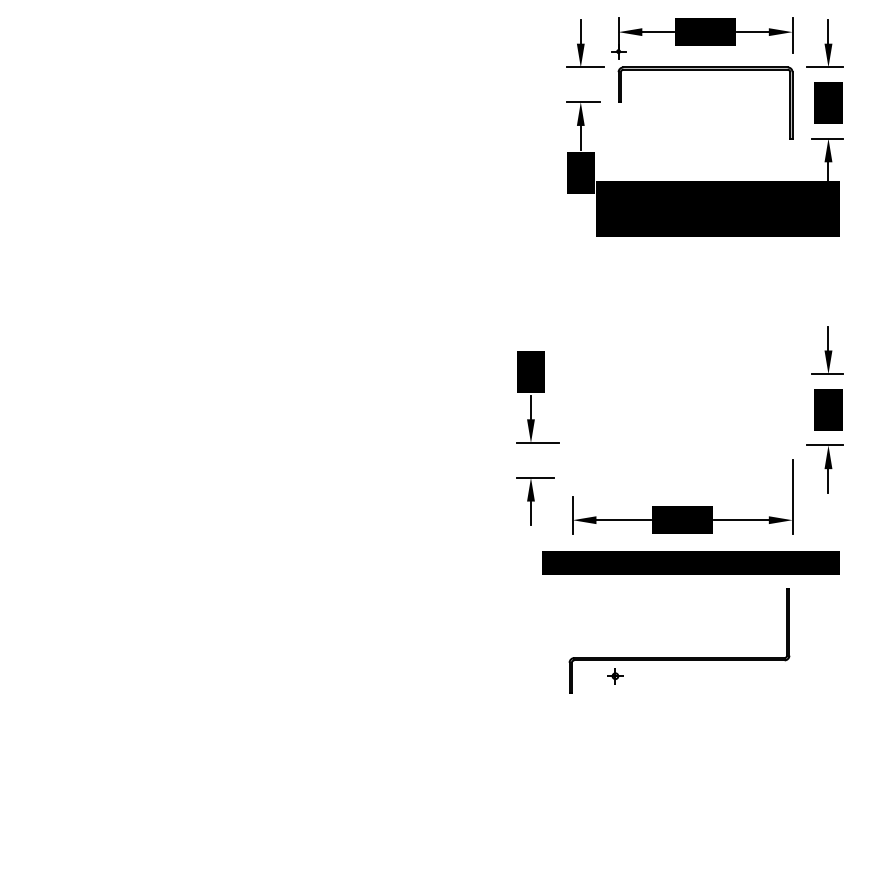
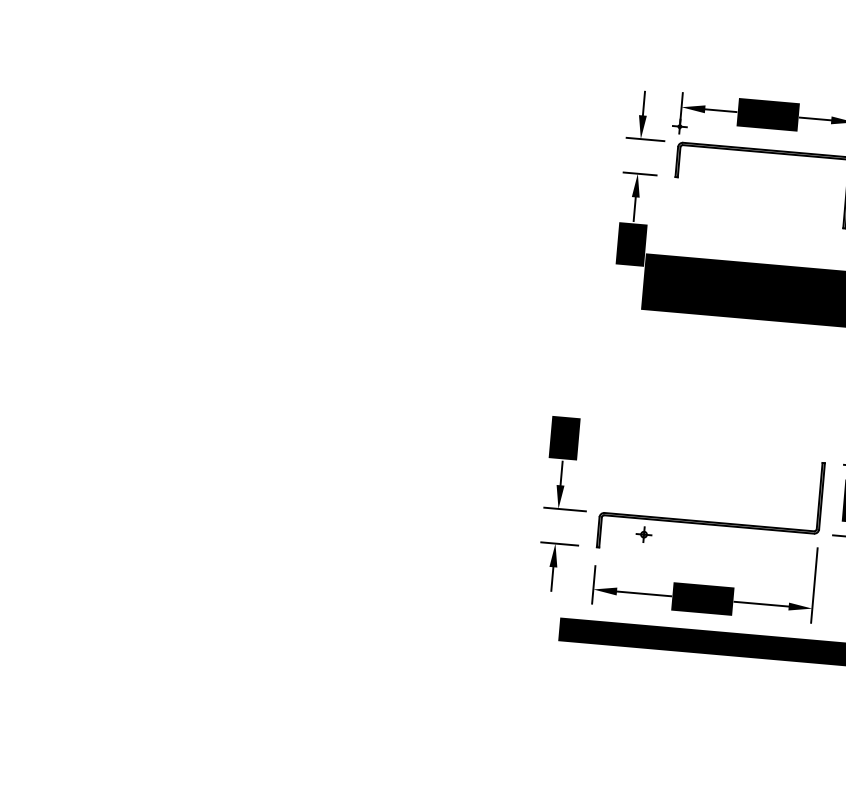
part: (679, 657) -> (709, 521), moved

